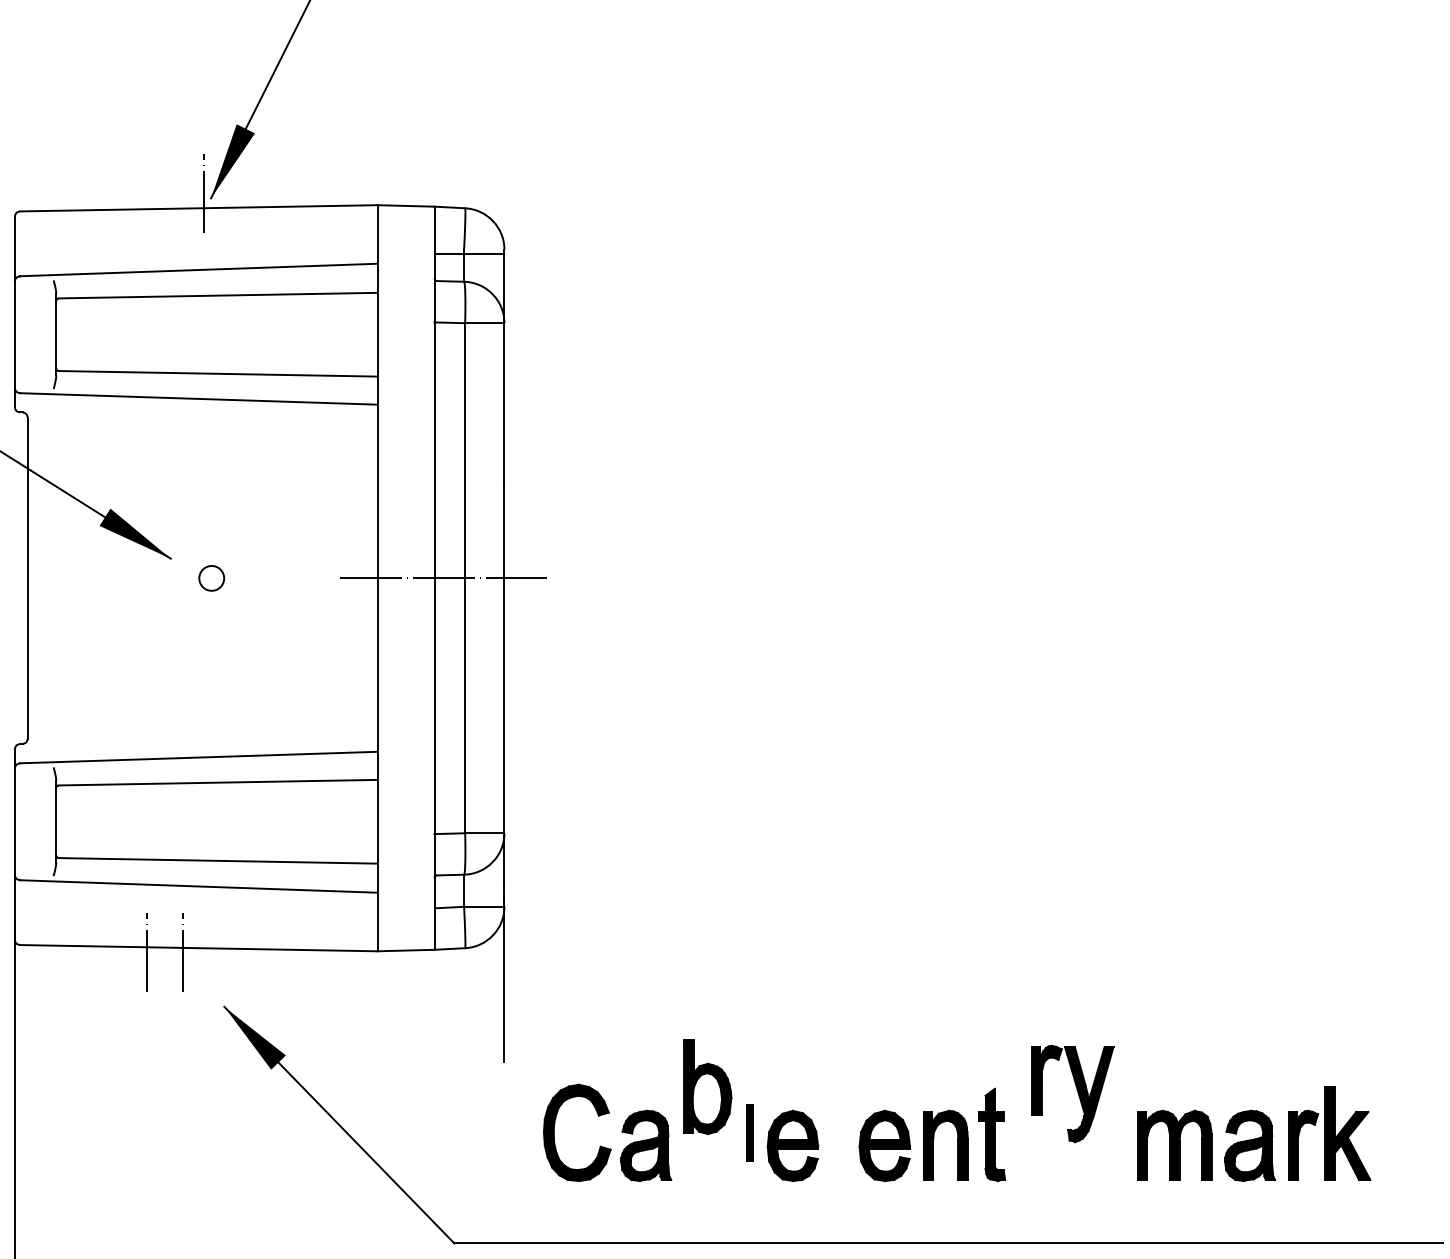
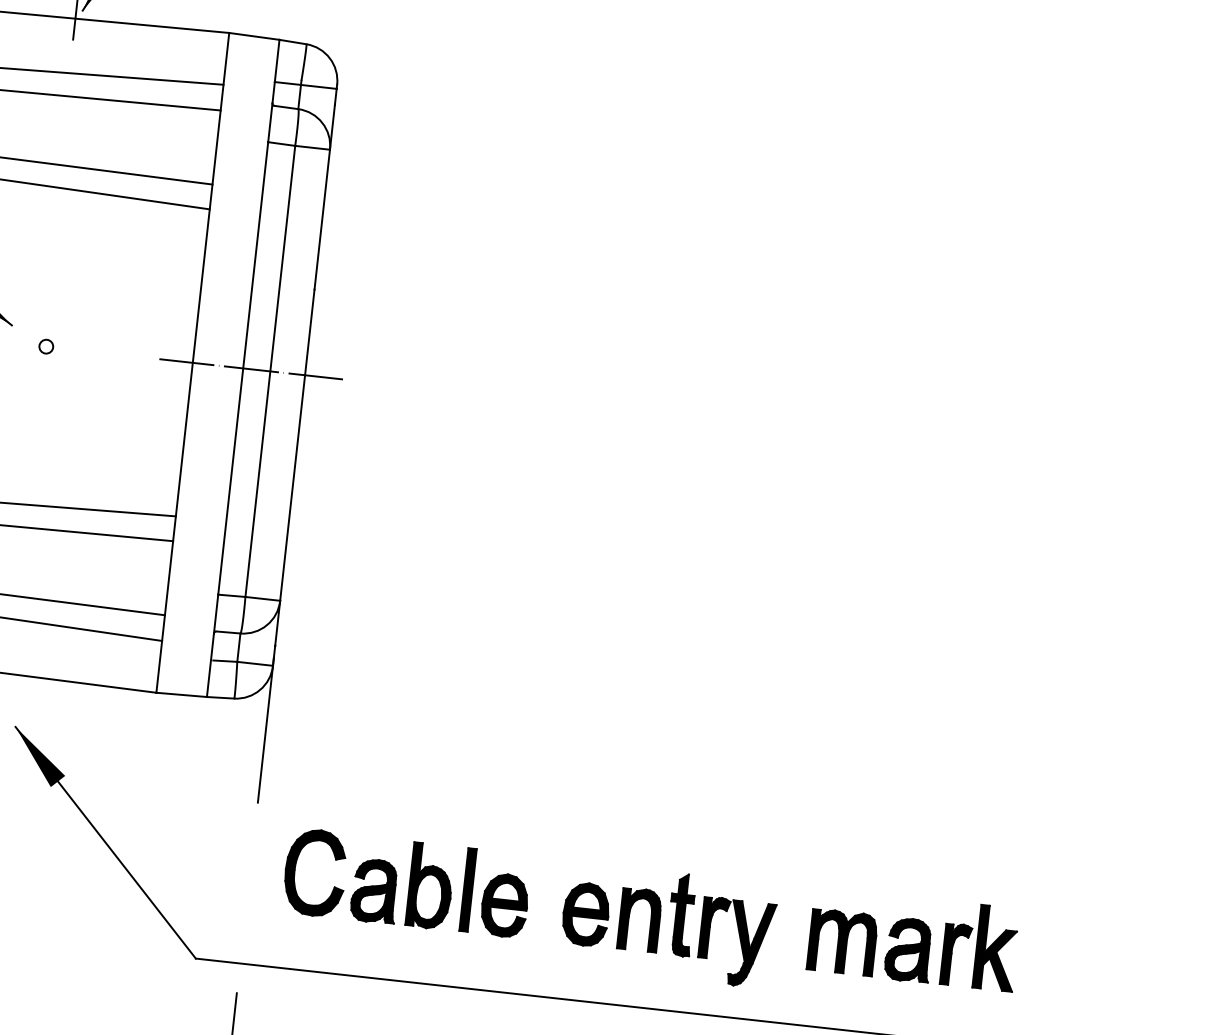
circle: (211, 577) -> (46, 346), size x0.62
part: (707, 1086) -> (430, 886), moved
part: (1072, 1093) -> (735, 942), moved
part: (749, 1133) -> (467, 890), size x1.67

